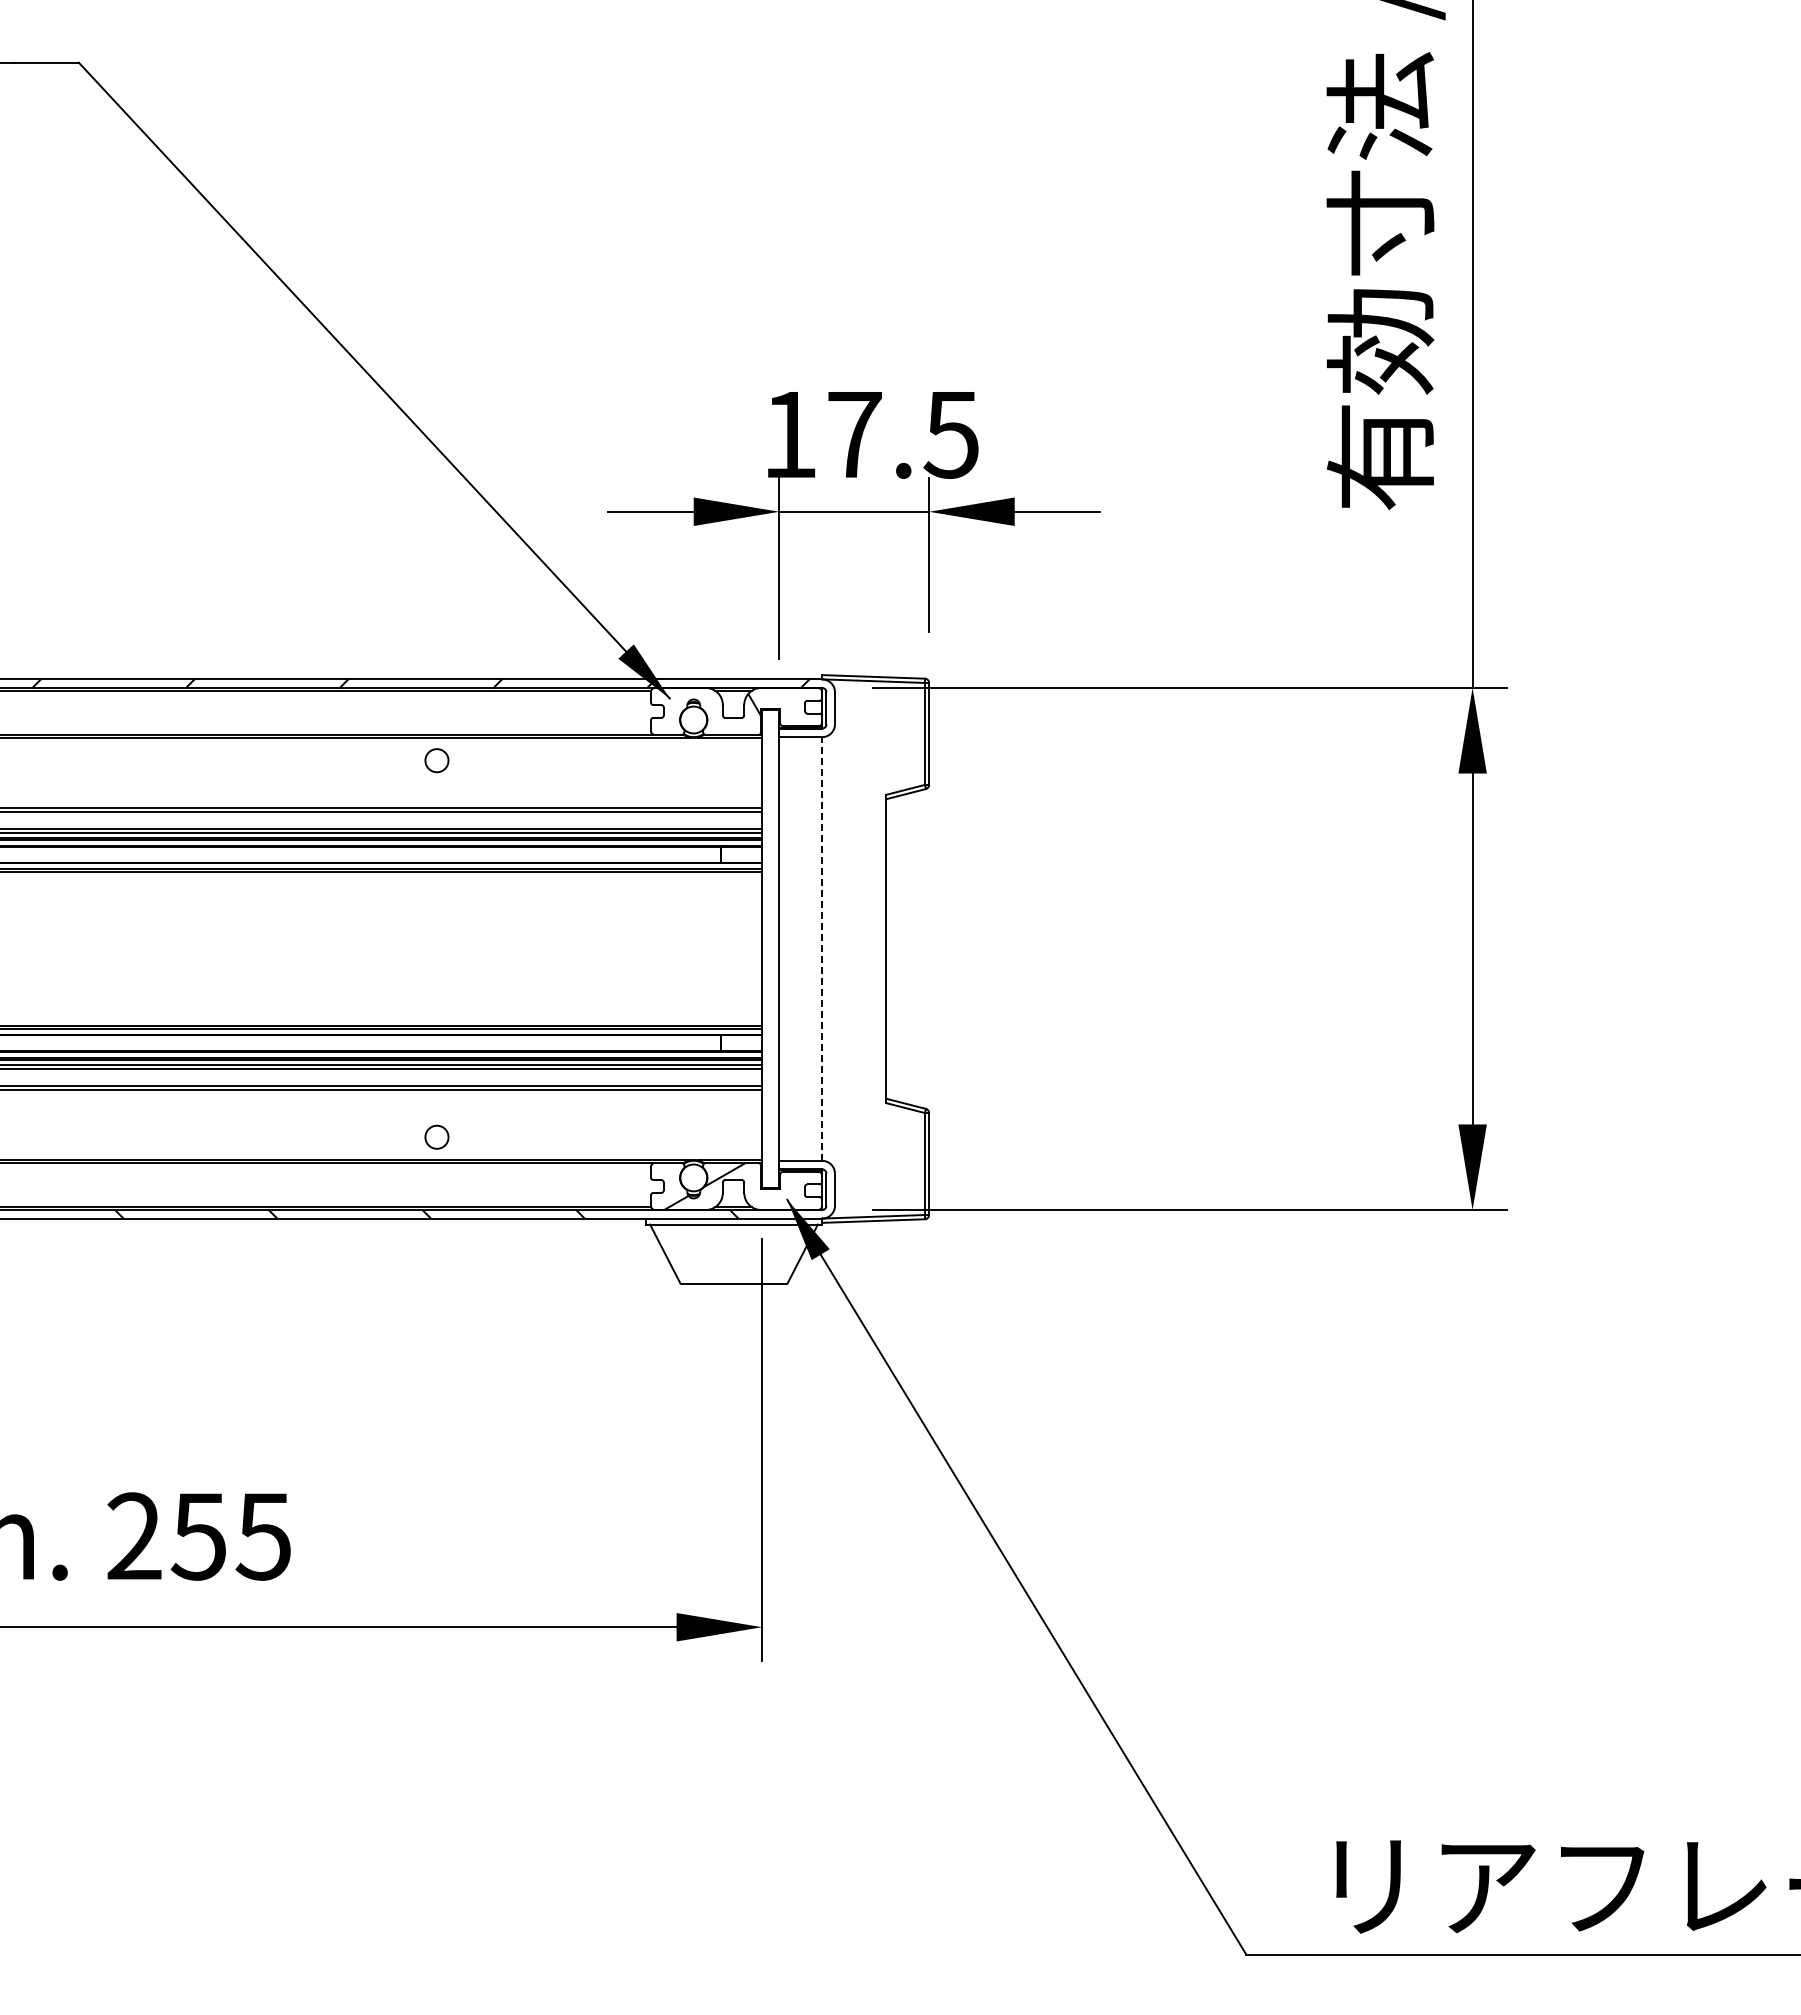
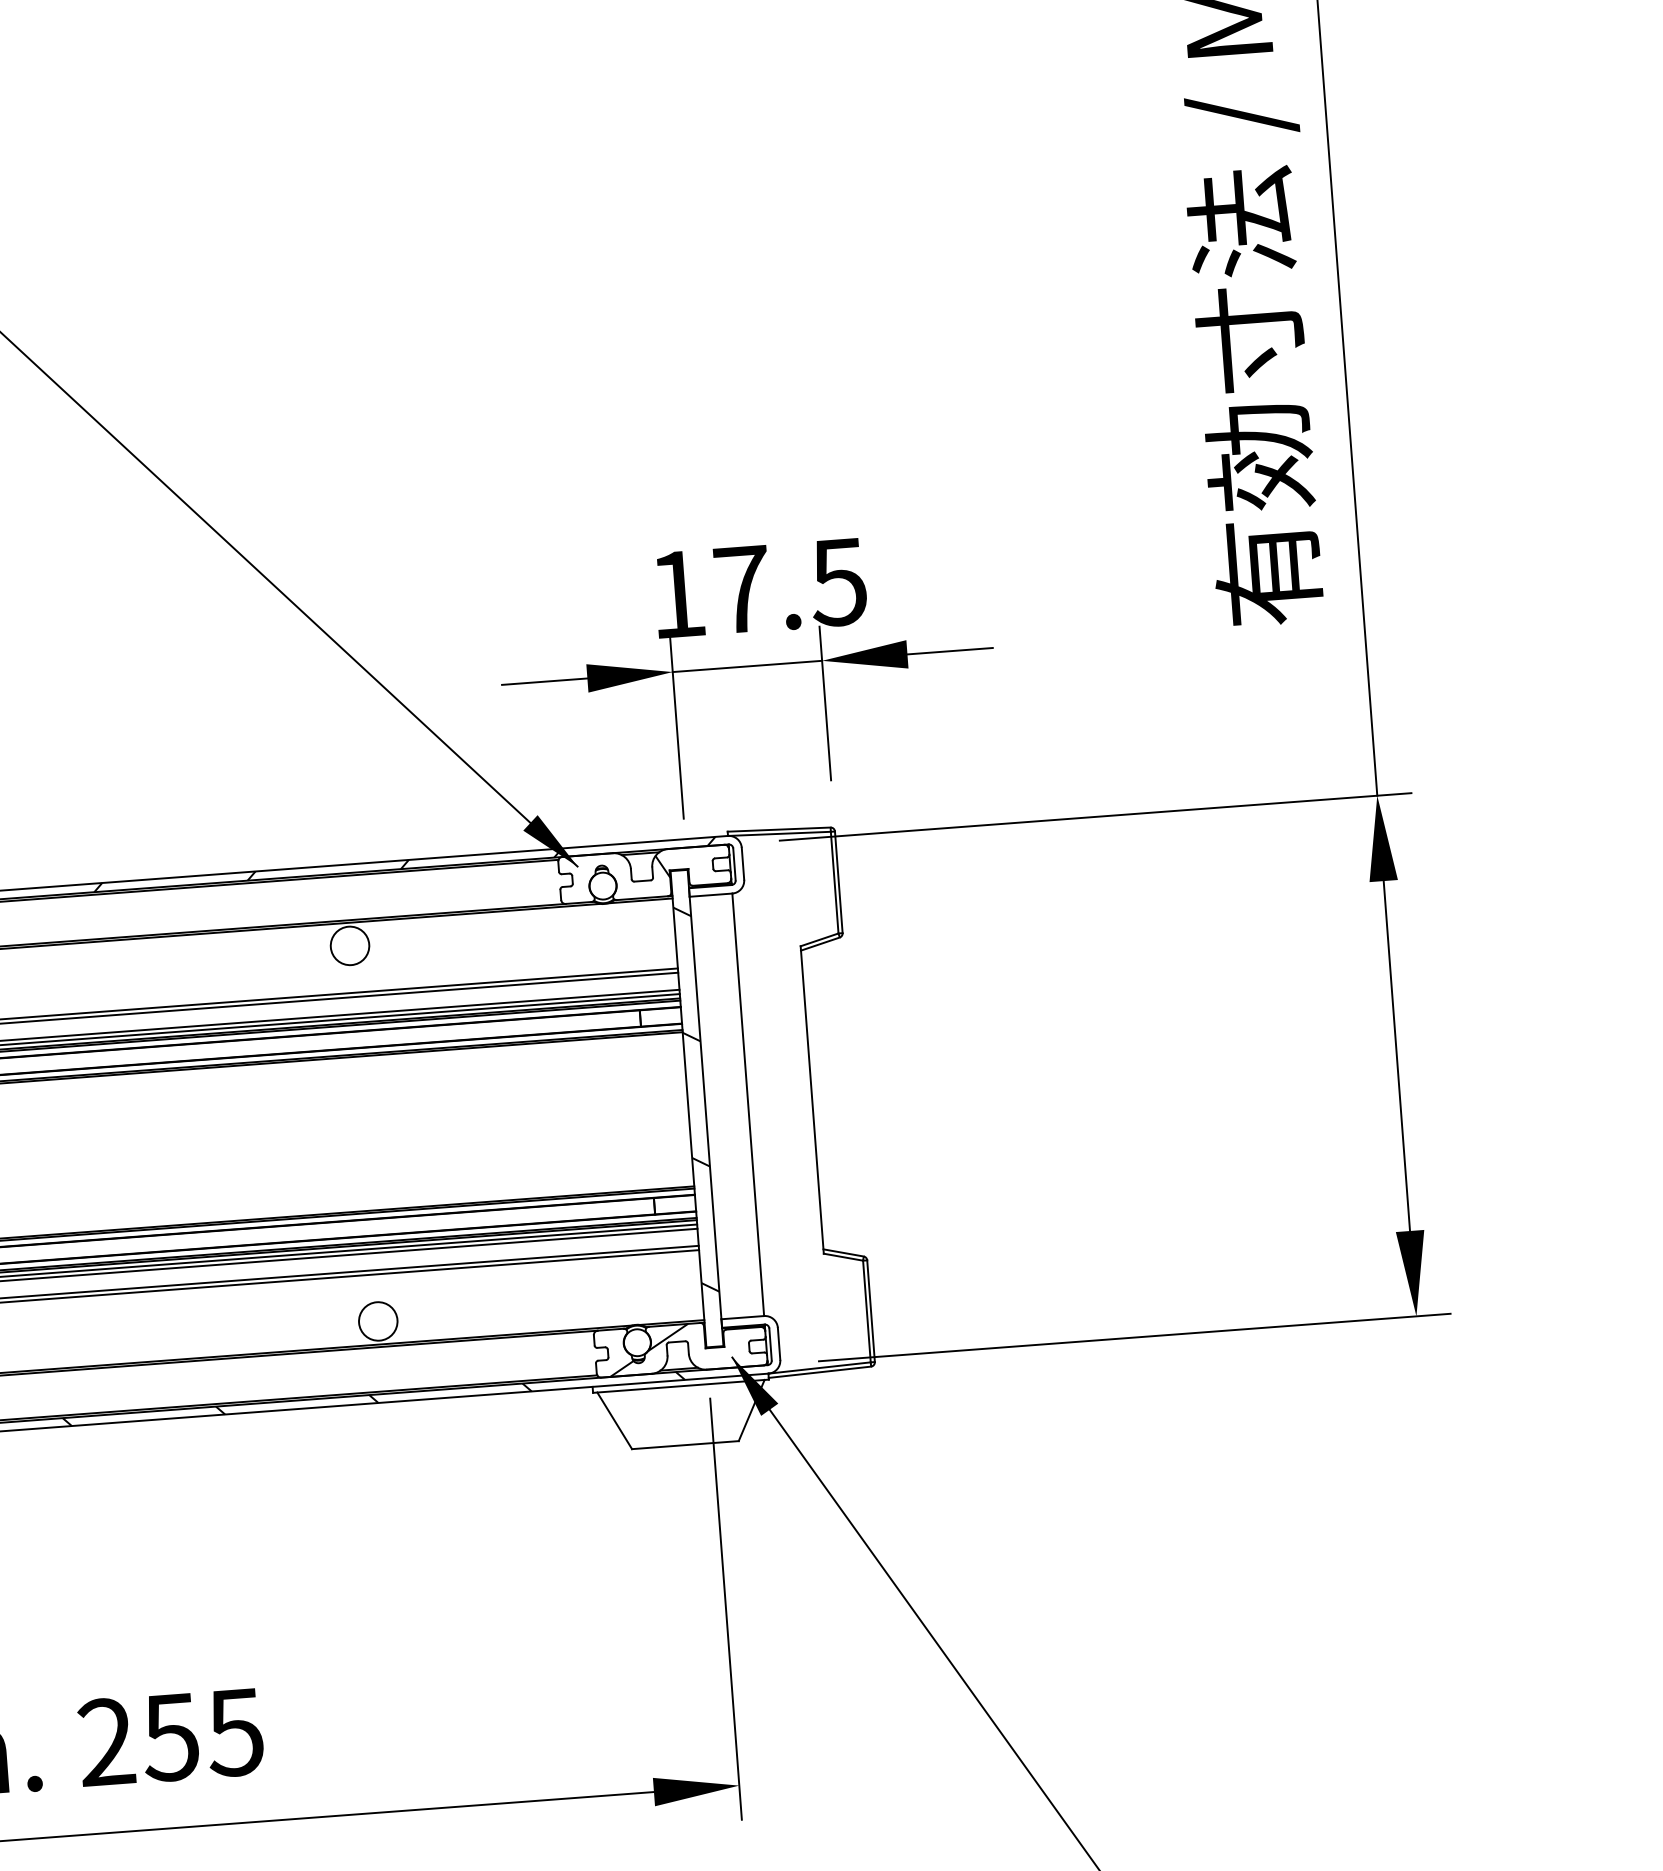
circle: (436, 760) -> (349, 945), size x1.67
hatch: (770, 939) -> (696, 1099), added
line: (822, 948) -> (748, 1104), dashed -> solid
circle: (436, 1137) -> (377, 1321), size x1.67

